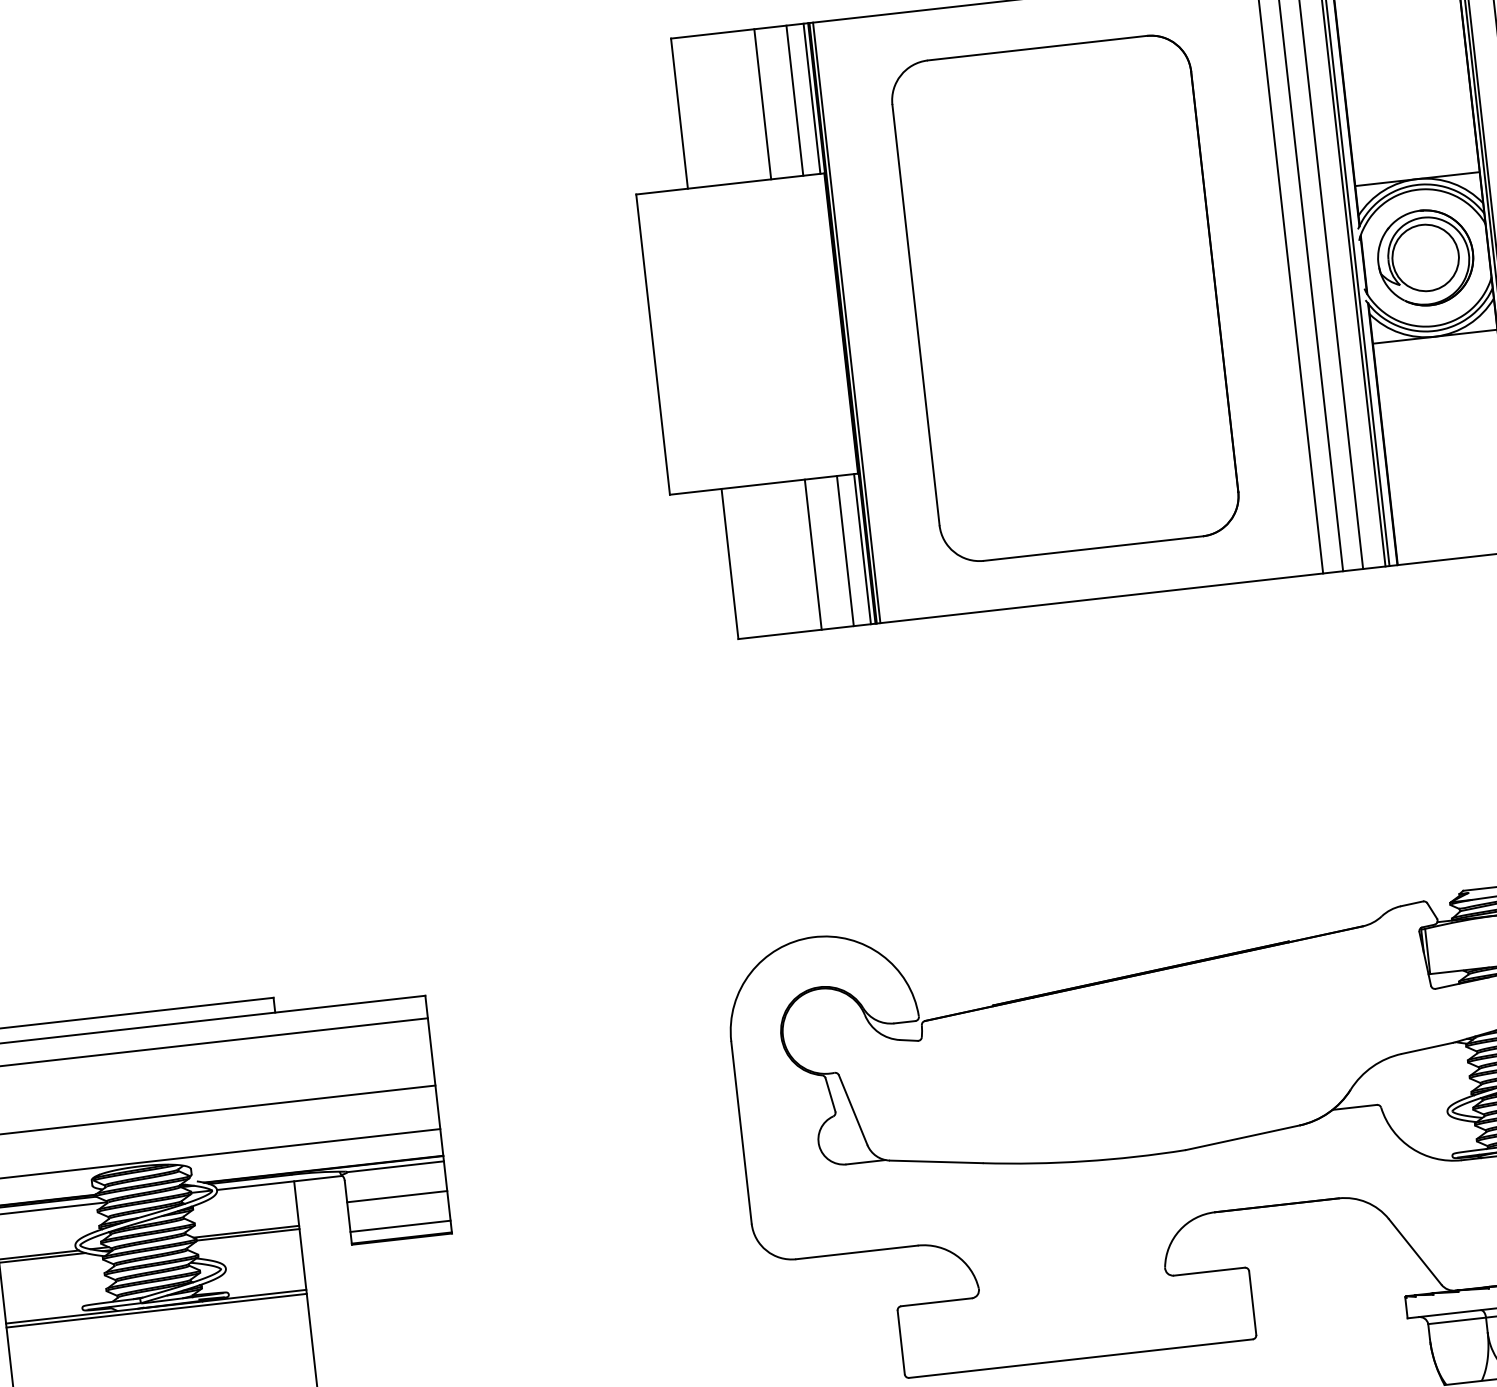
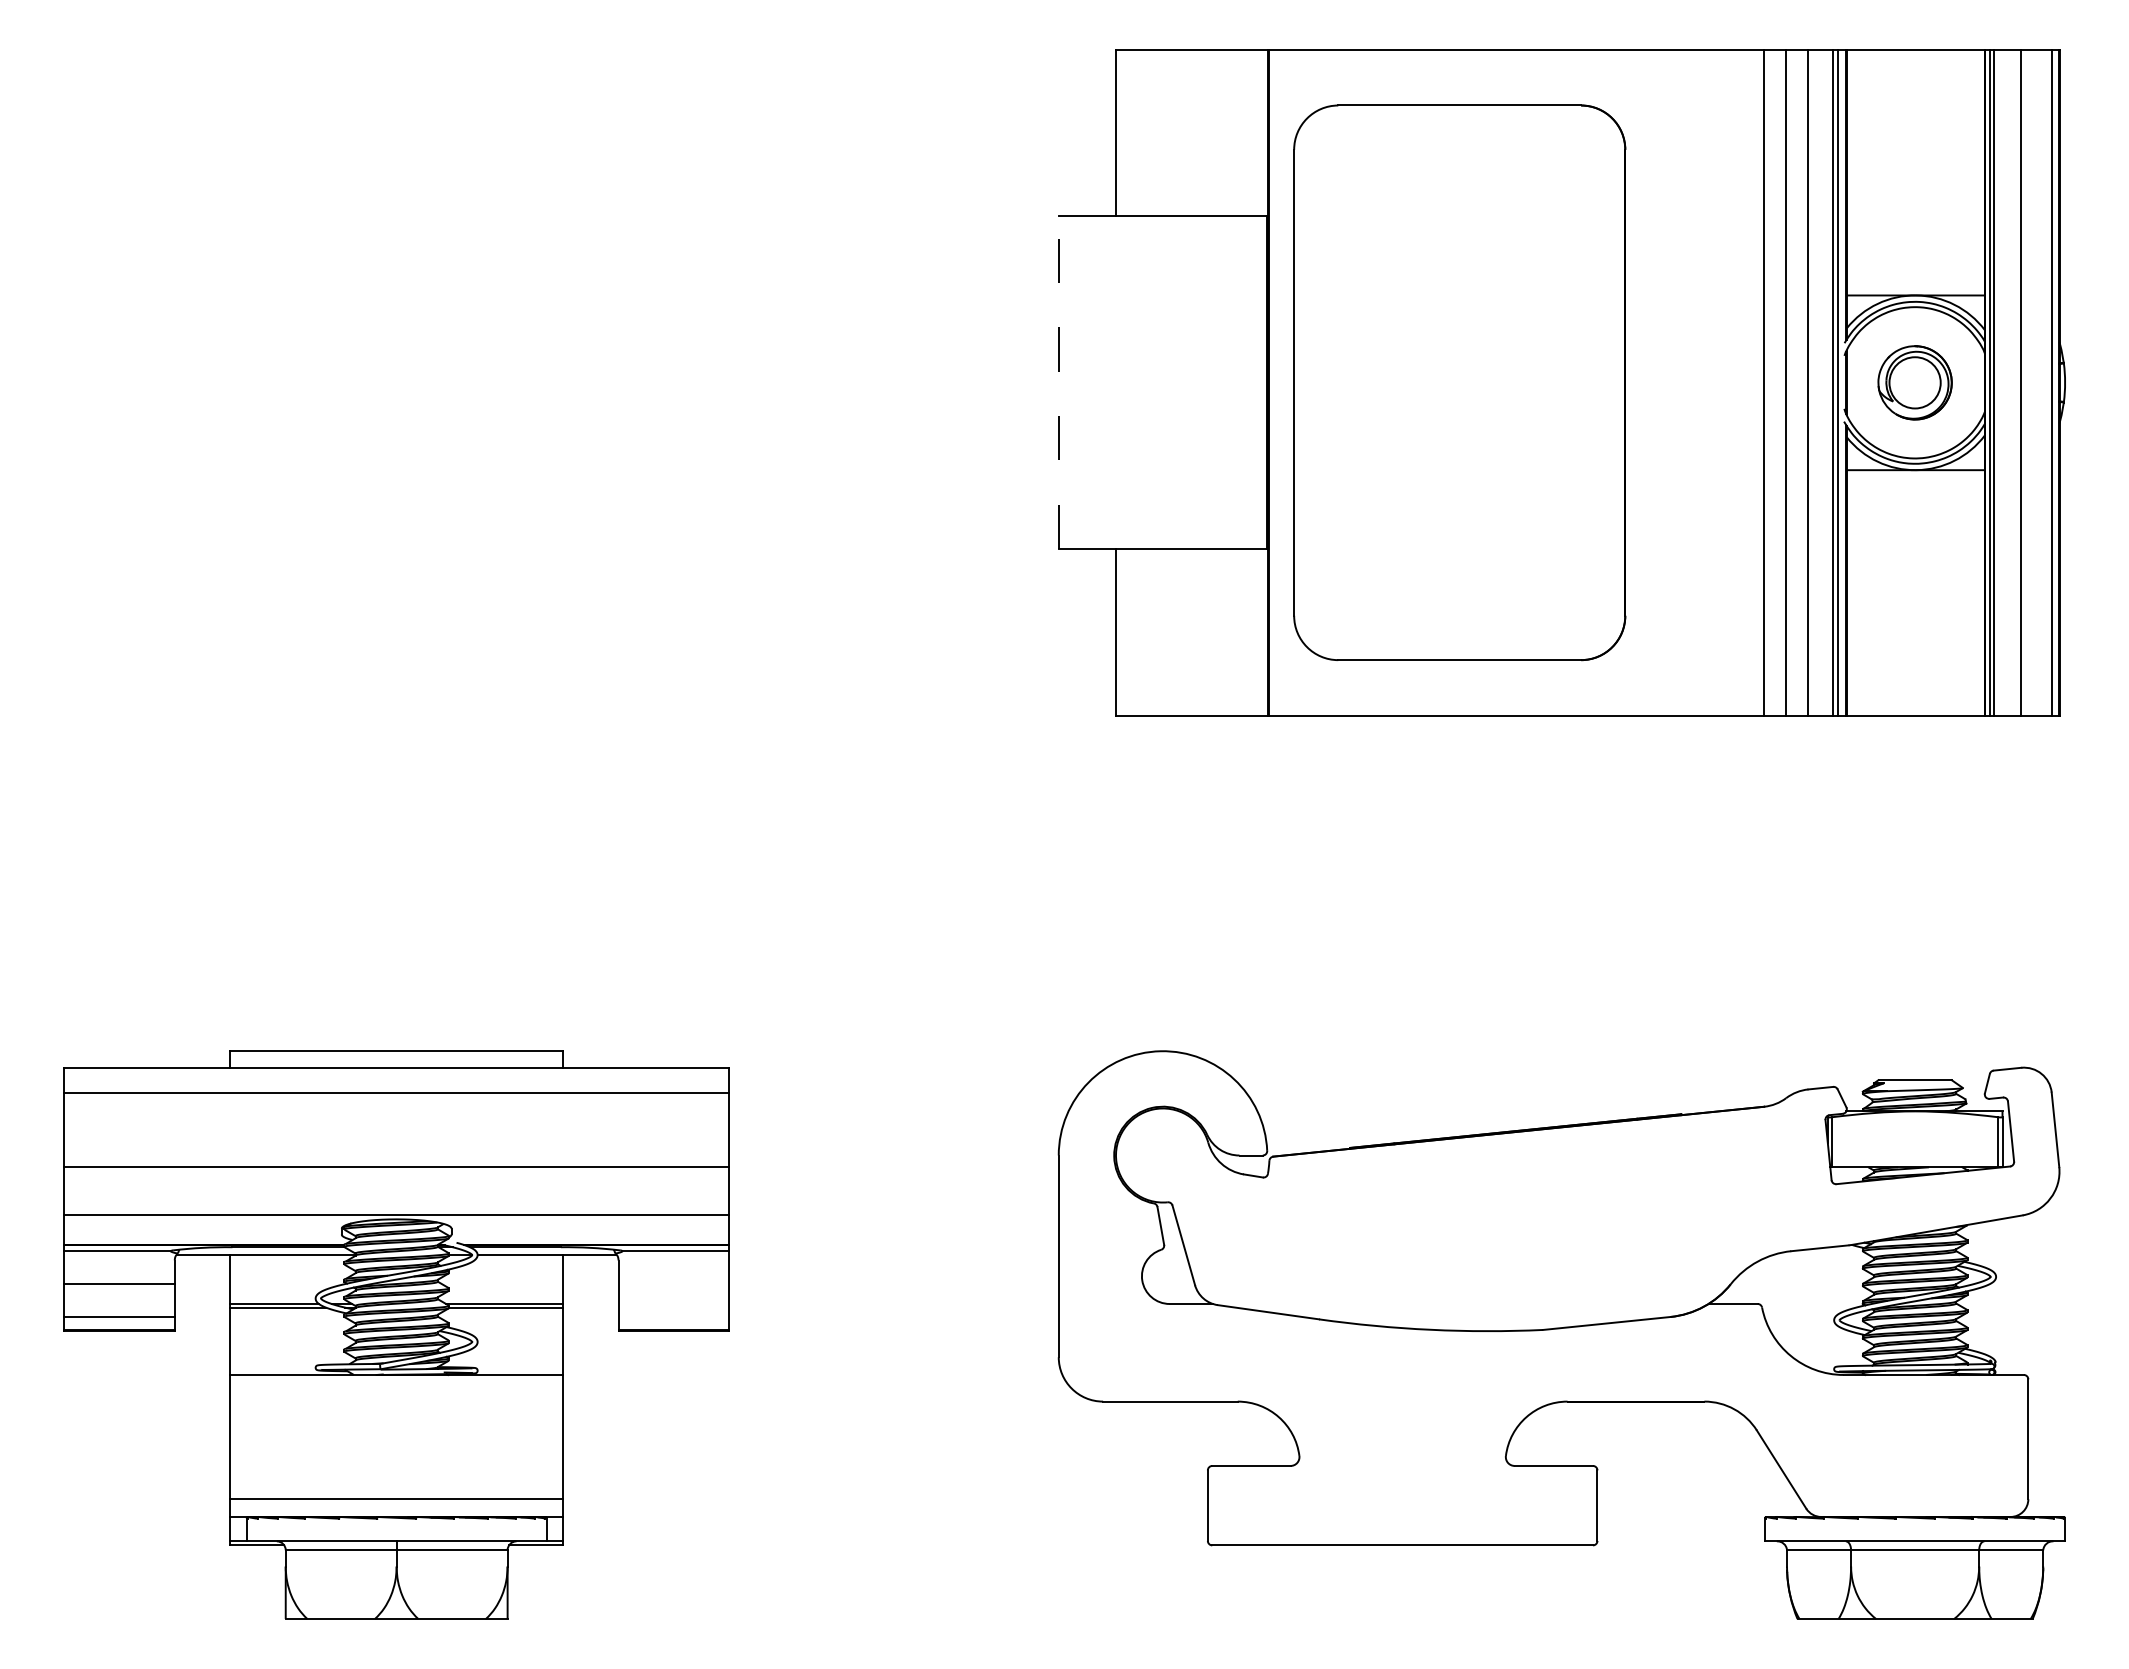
line: (811, 99) -> (1262, 133), removed
line: (794, 101) -> (1243, 133), removed
line: (762, 104) -> (1208, 133), removed
part: (1425, 257) -> (1914, 382), size x0.7
part: (1065, 298) -> (1459, 382), moved
line: (846, 322) -> (1273, 382), removed
line: (652, 344) -> (1058, 382), solid -> dashed
line: (862, 549) -> (1262, 632), removed
line: (845, 551) -> (1243, 632), removed
line: (813, 554) -> (1208, 632), removed
line: (396, 1197) -> (673, 1284), removed
line: (400, 1225) -> (673, 1316), removed
line: (156, 1310) -> (396, 1379), removed

